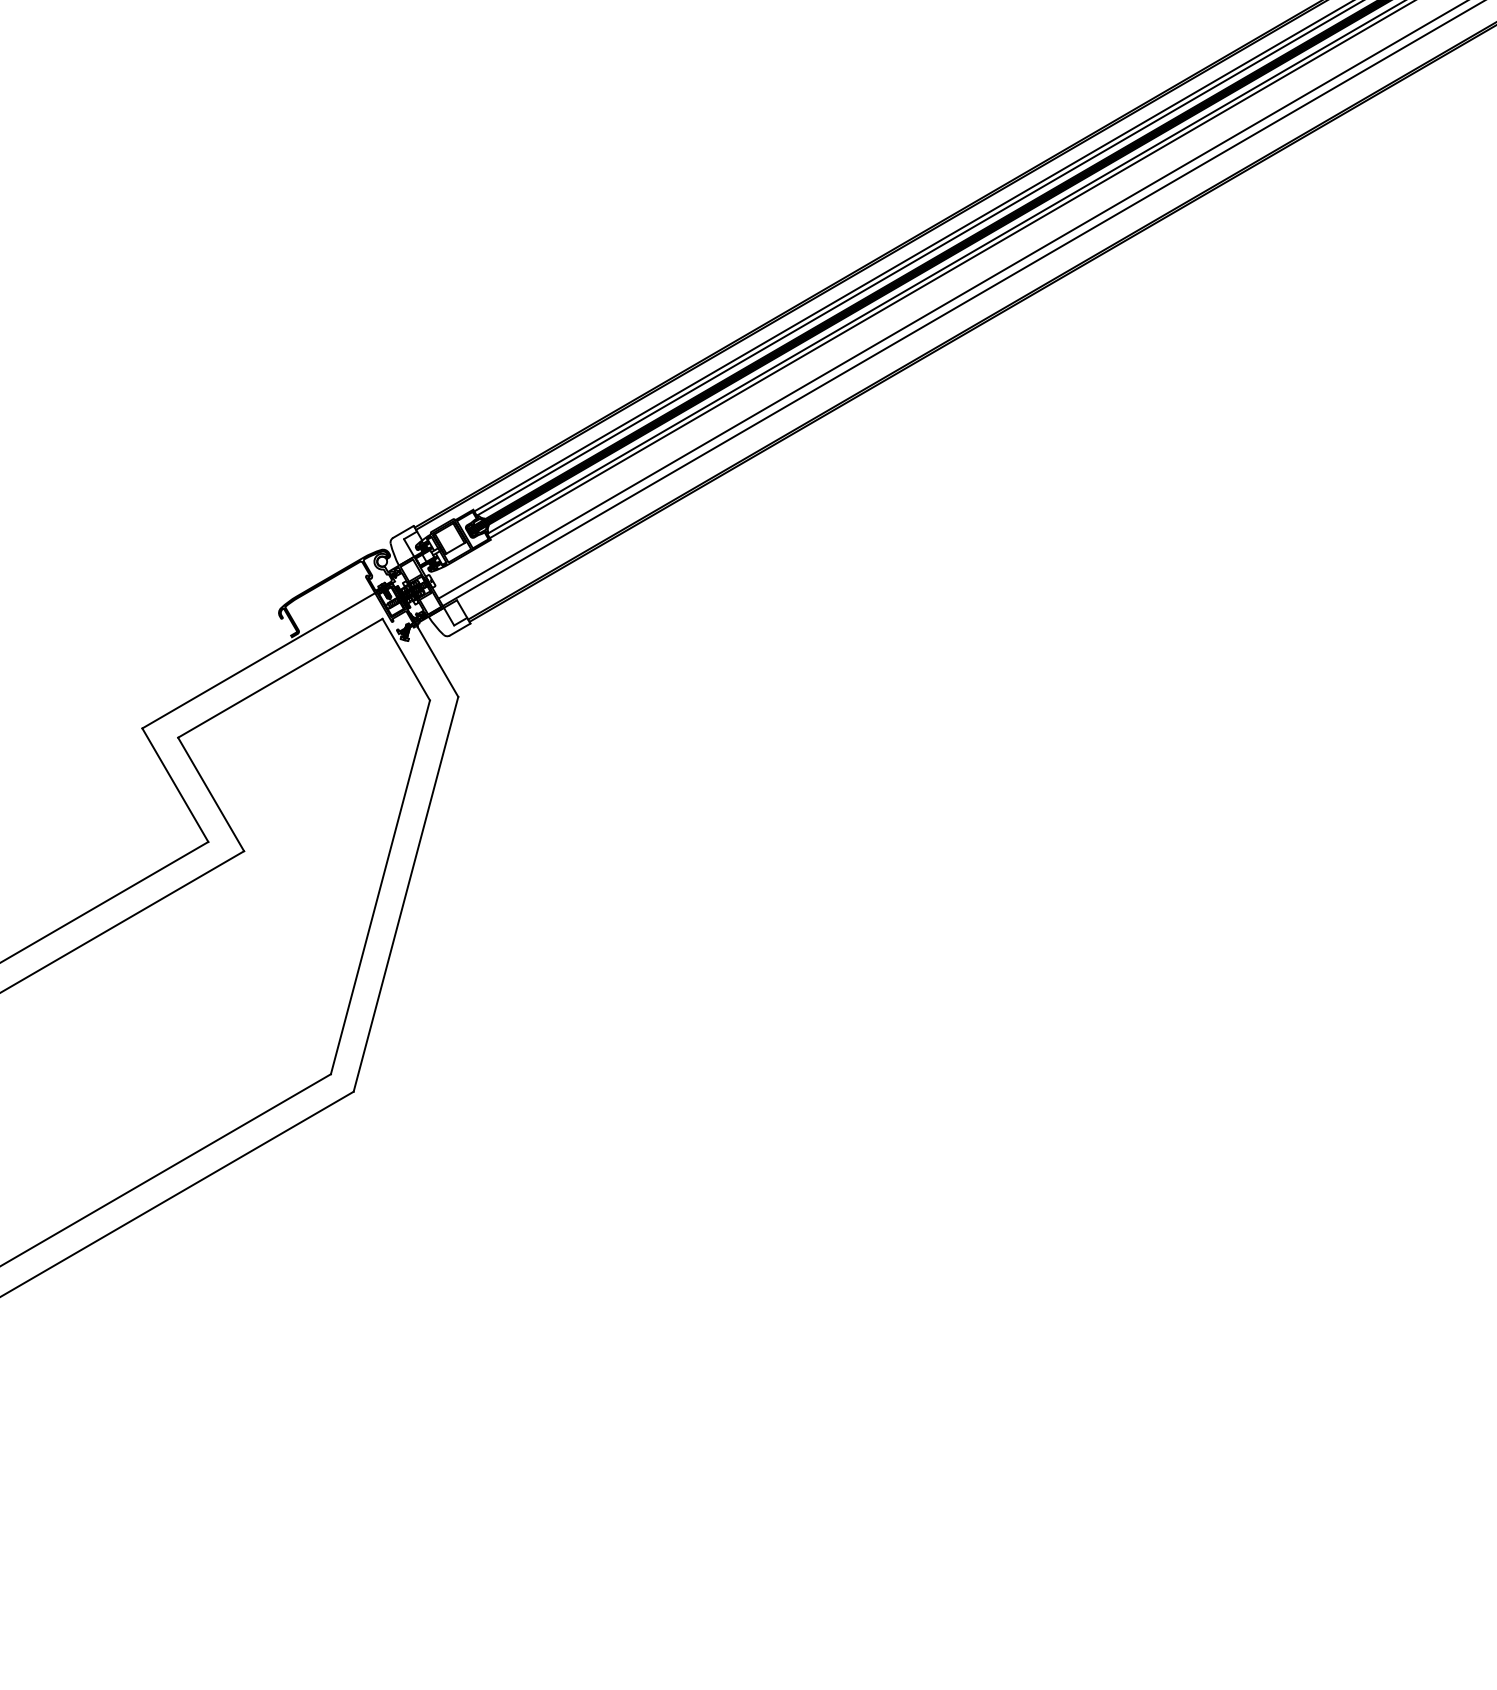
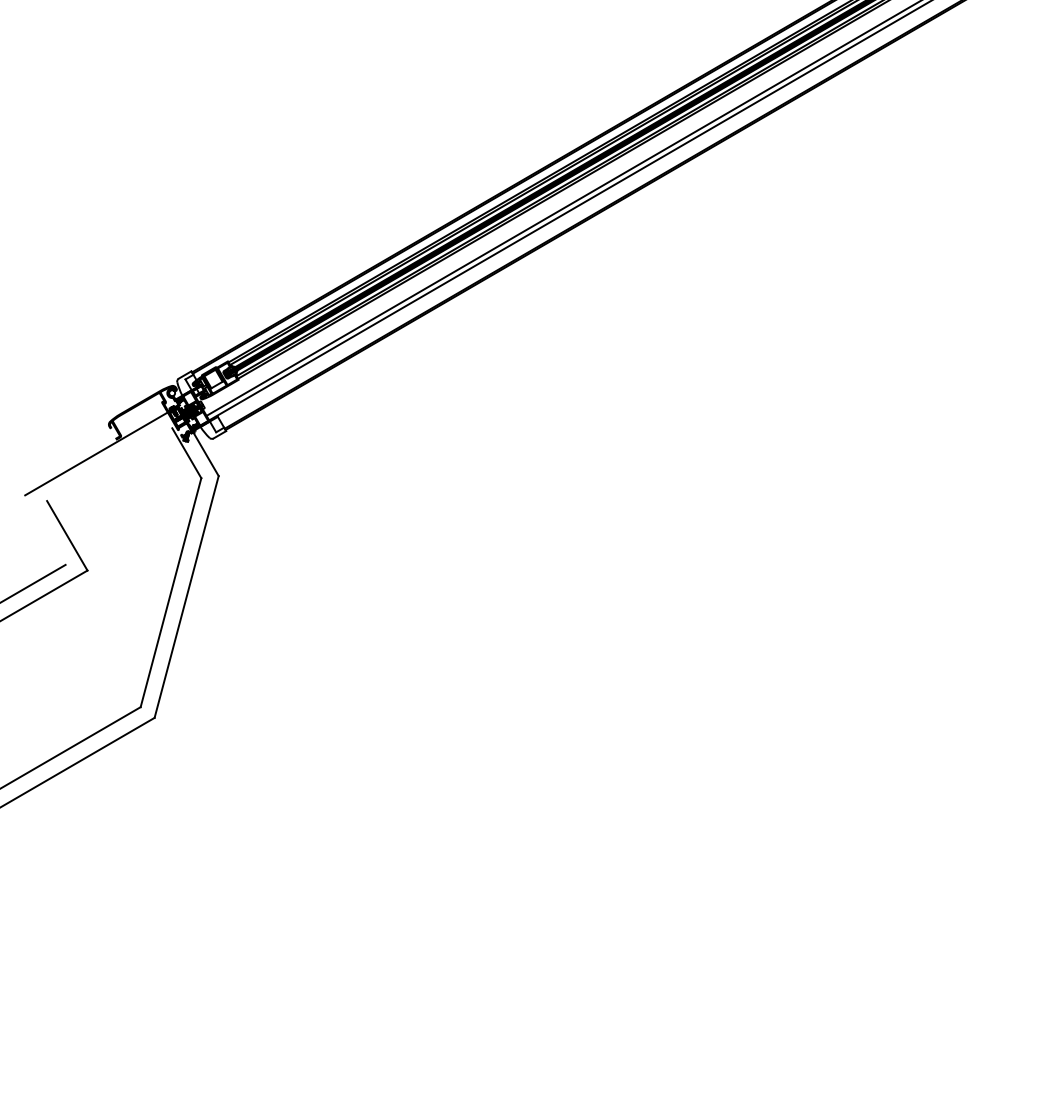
line: (280, 678) -> (109, 464), removed
line: (175, 784) -> (45, 529), removed

